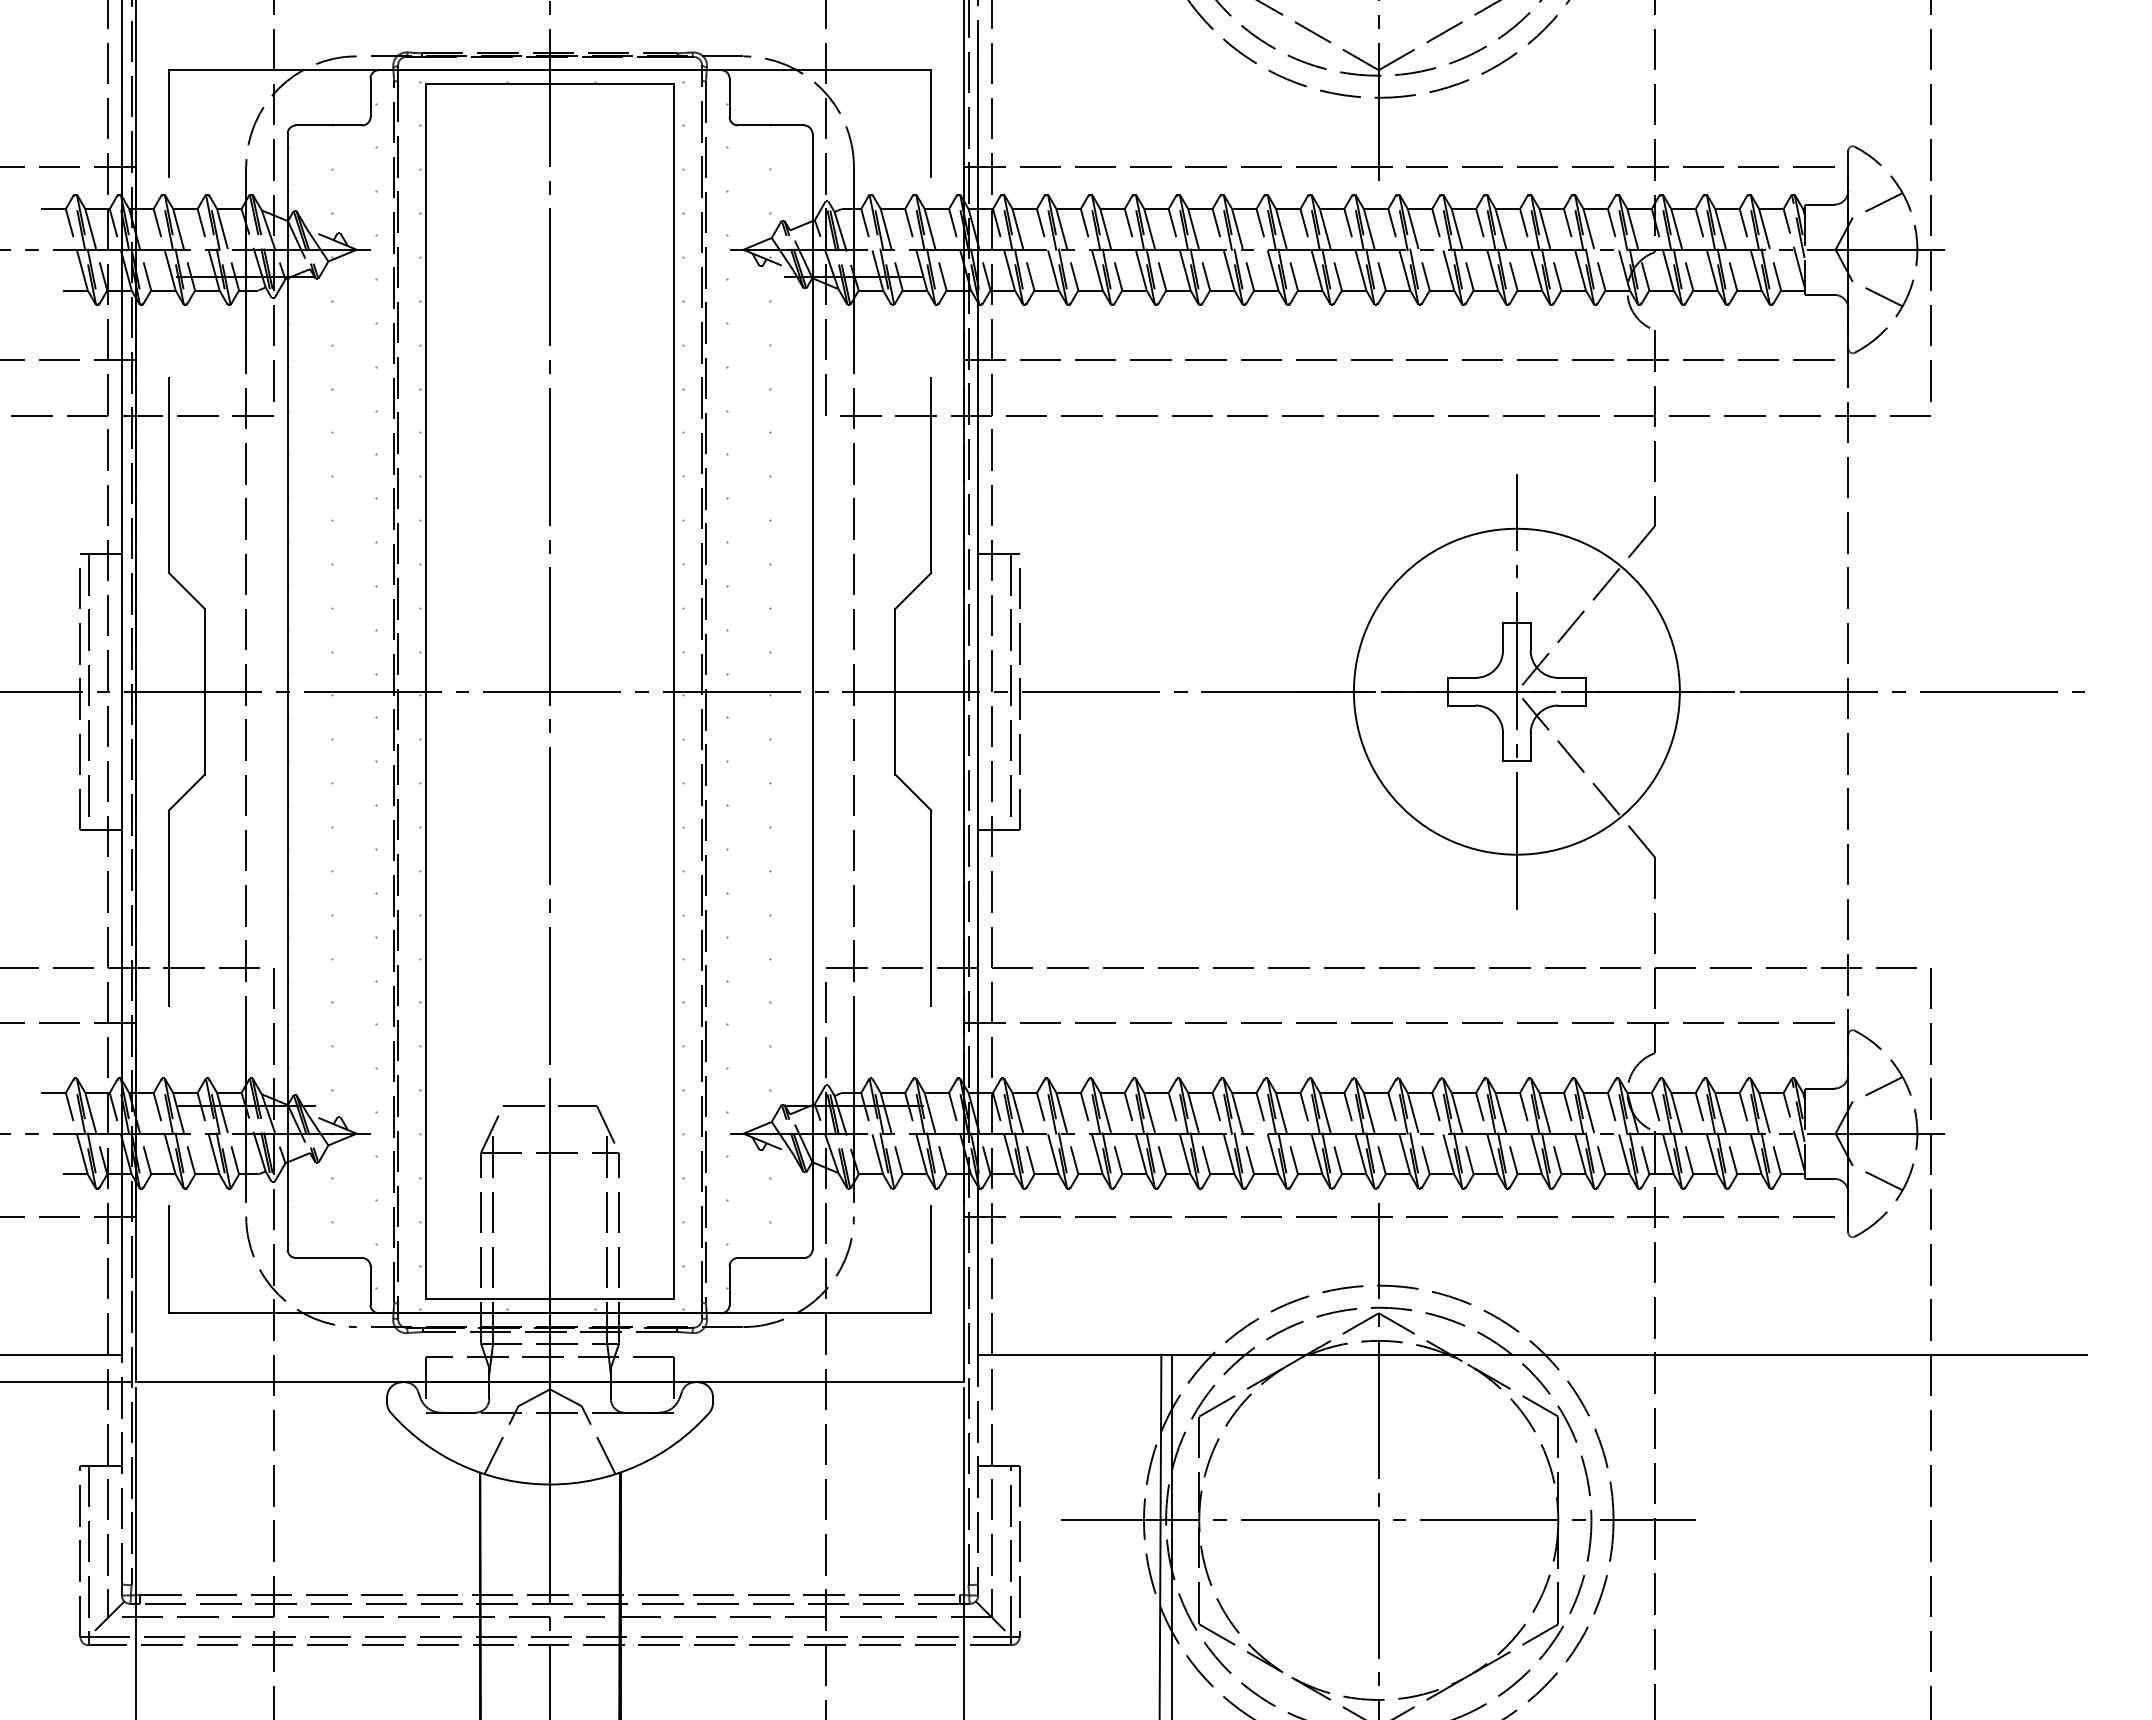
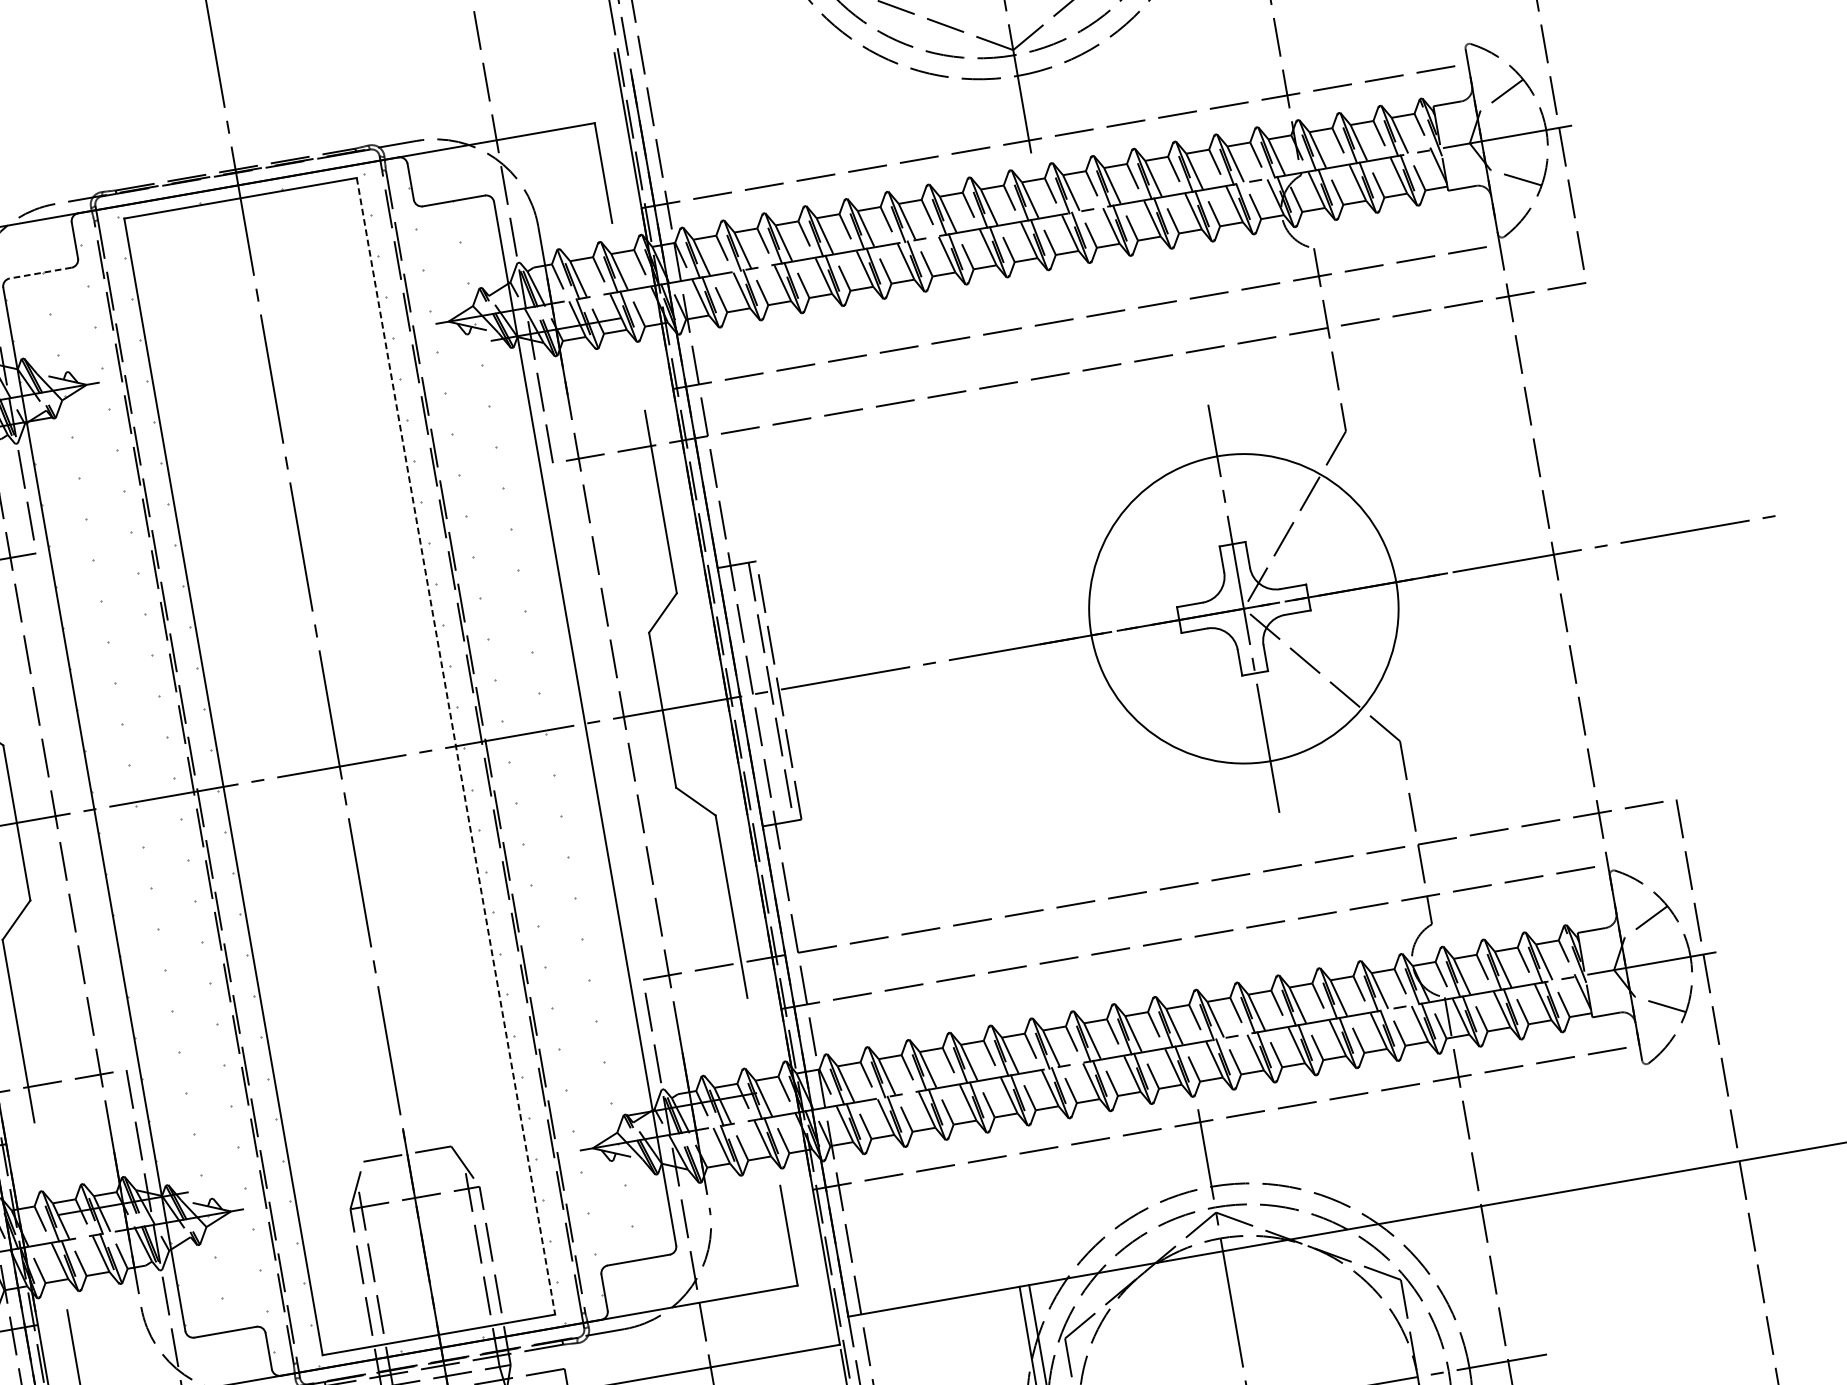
line: (328, 125) -> (40, 273), solid -> dashed
line: (674, 691) -> (456, 746), solid -> dashed

